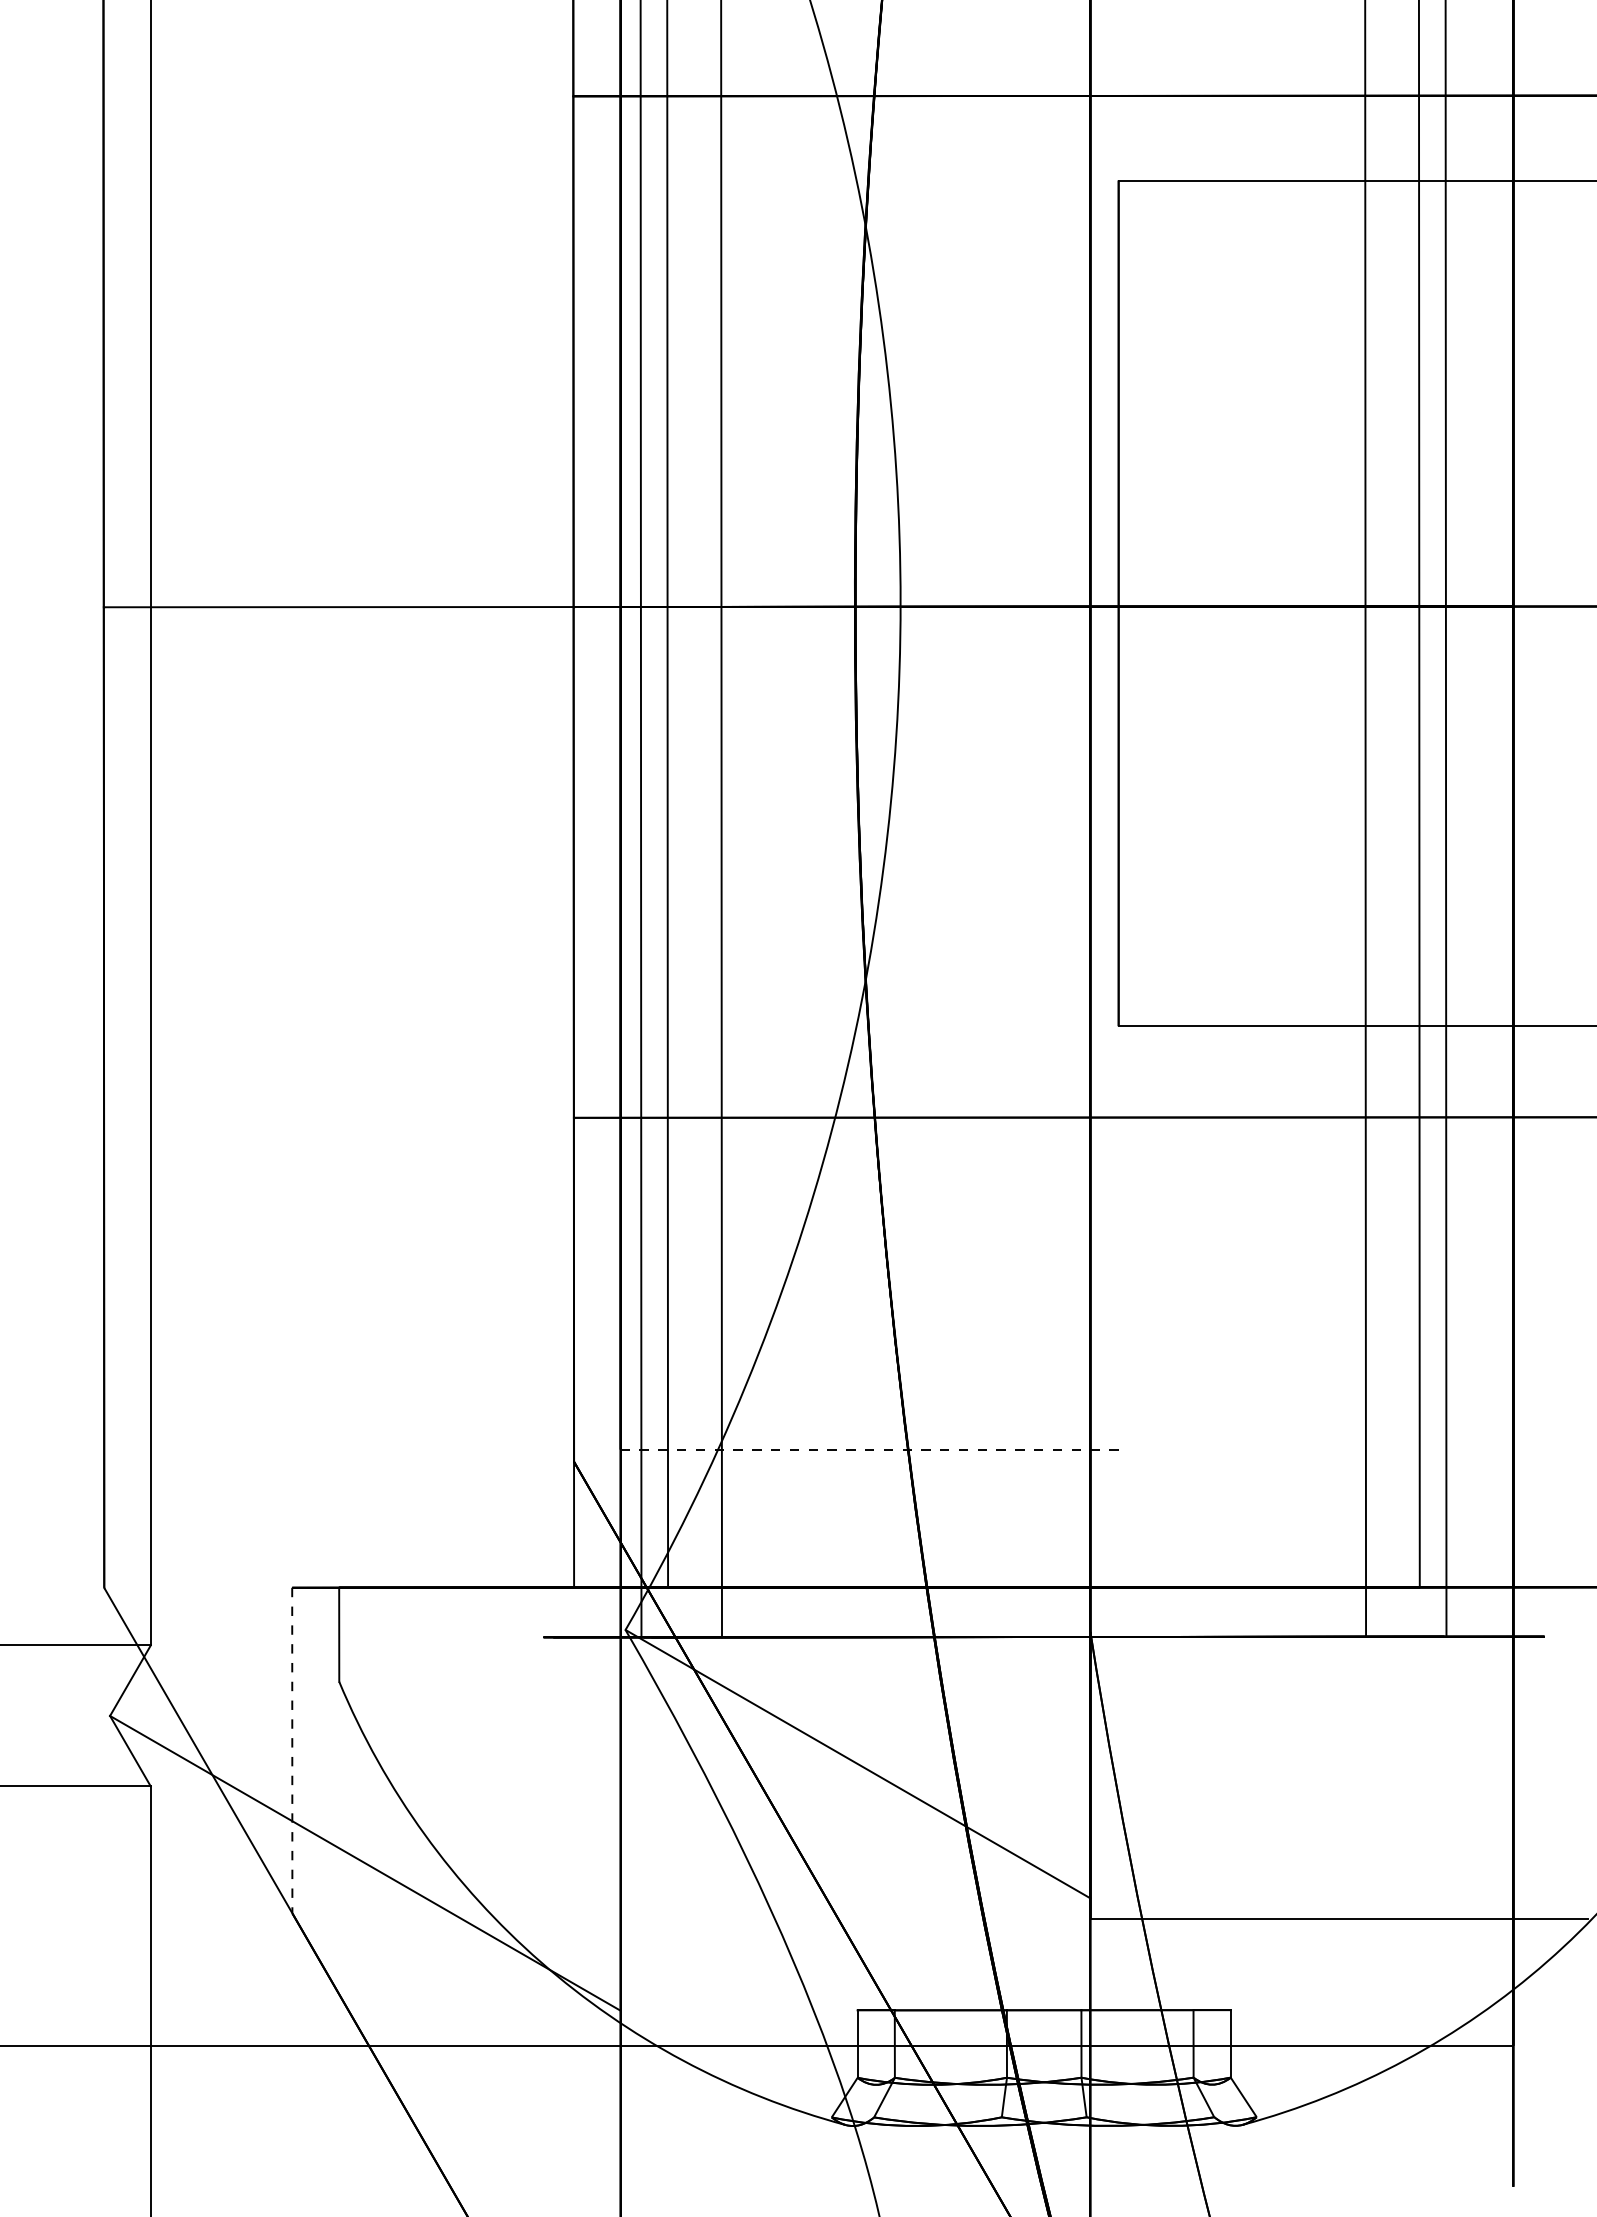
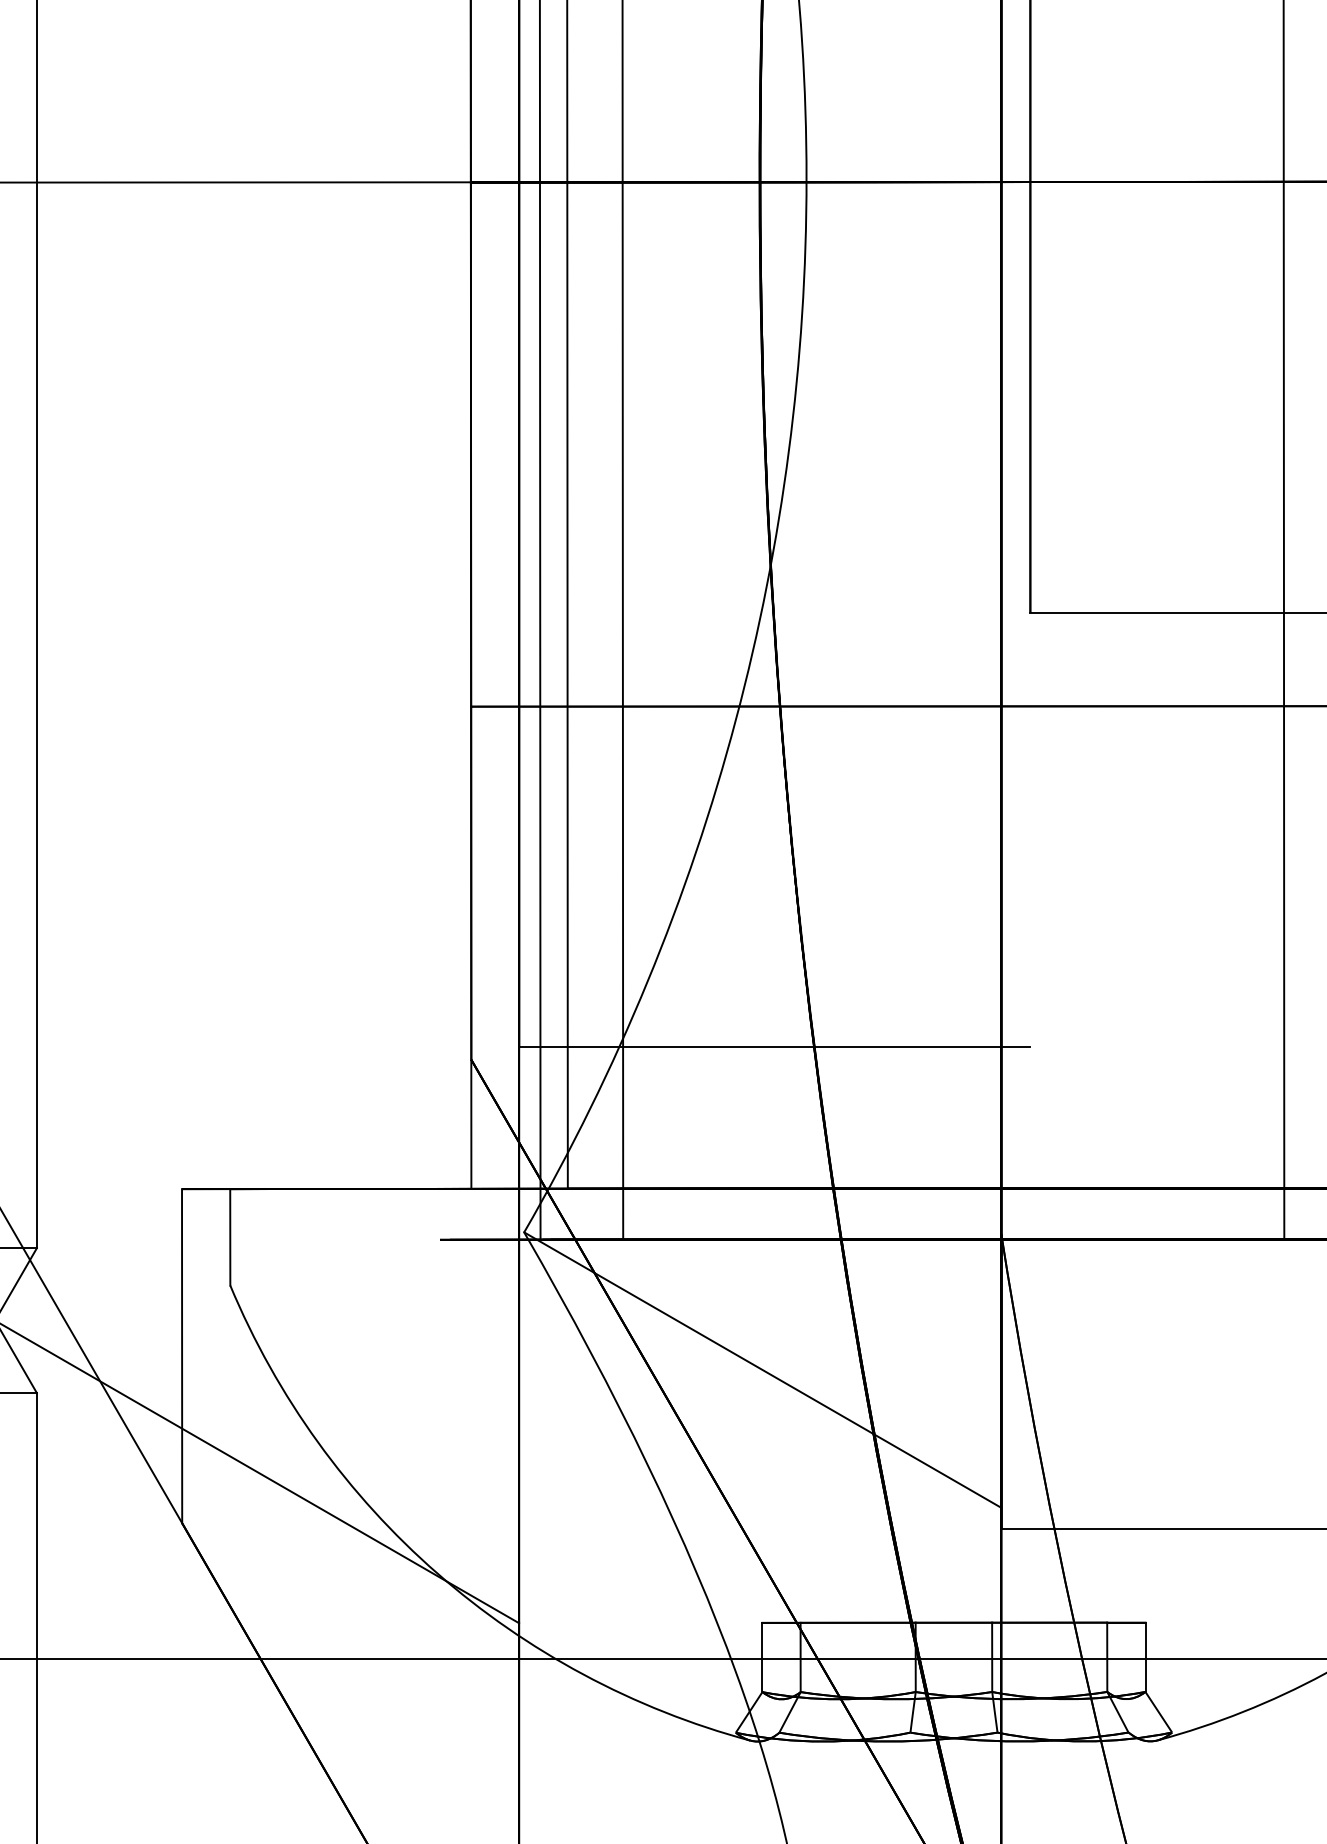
line: (869, 1449) -> (774, 1047), dashed -> solid
line: (292, 1750) -> (182, 1356), dashed -> solid

